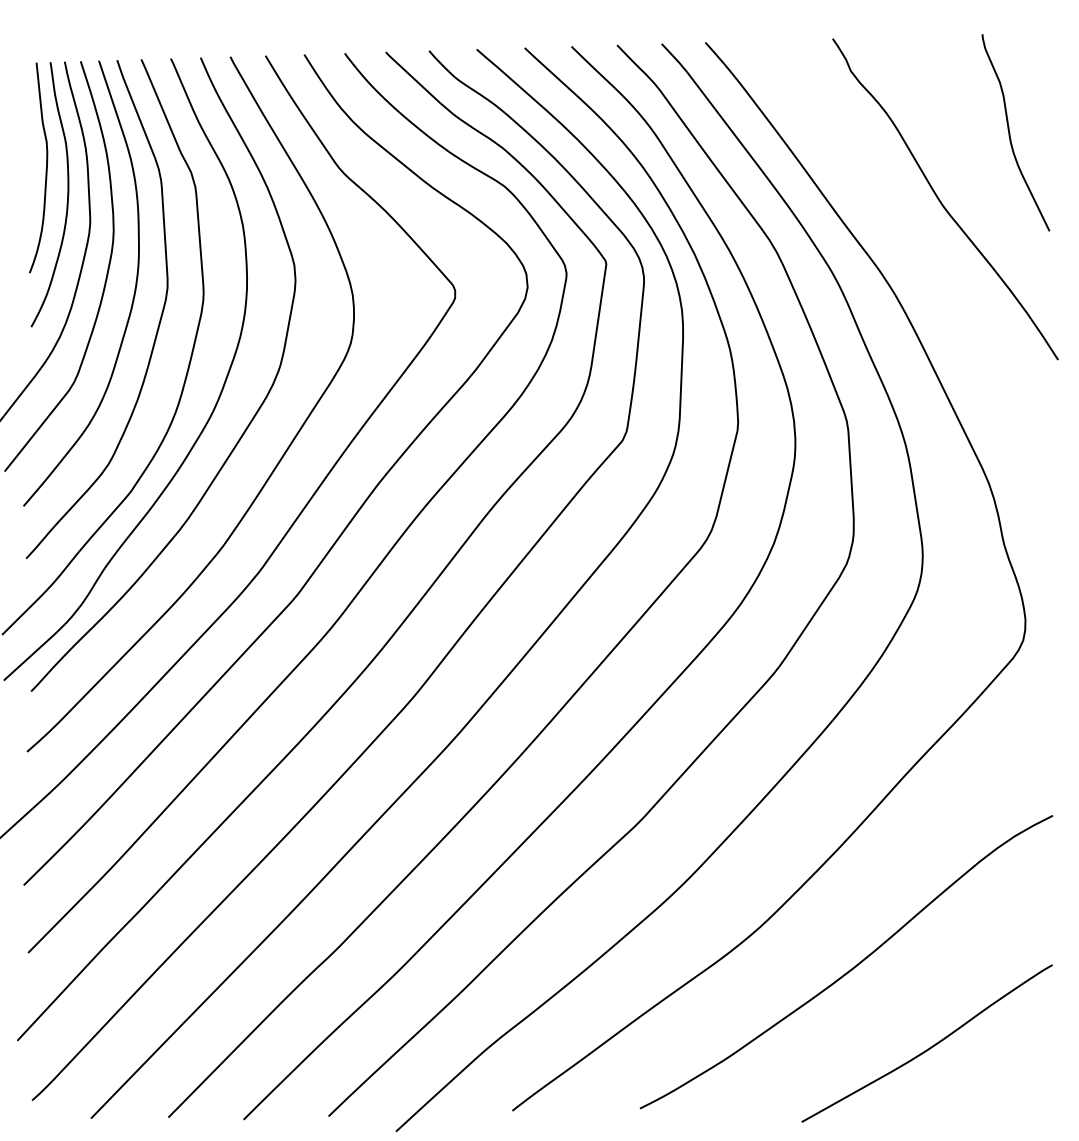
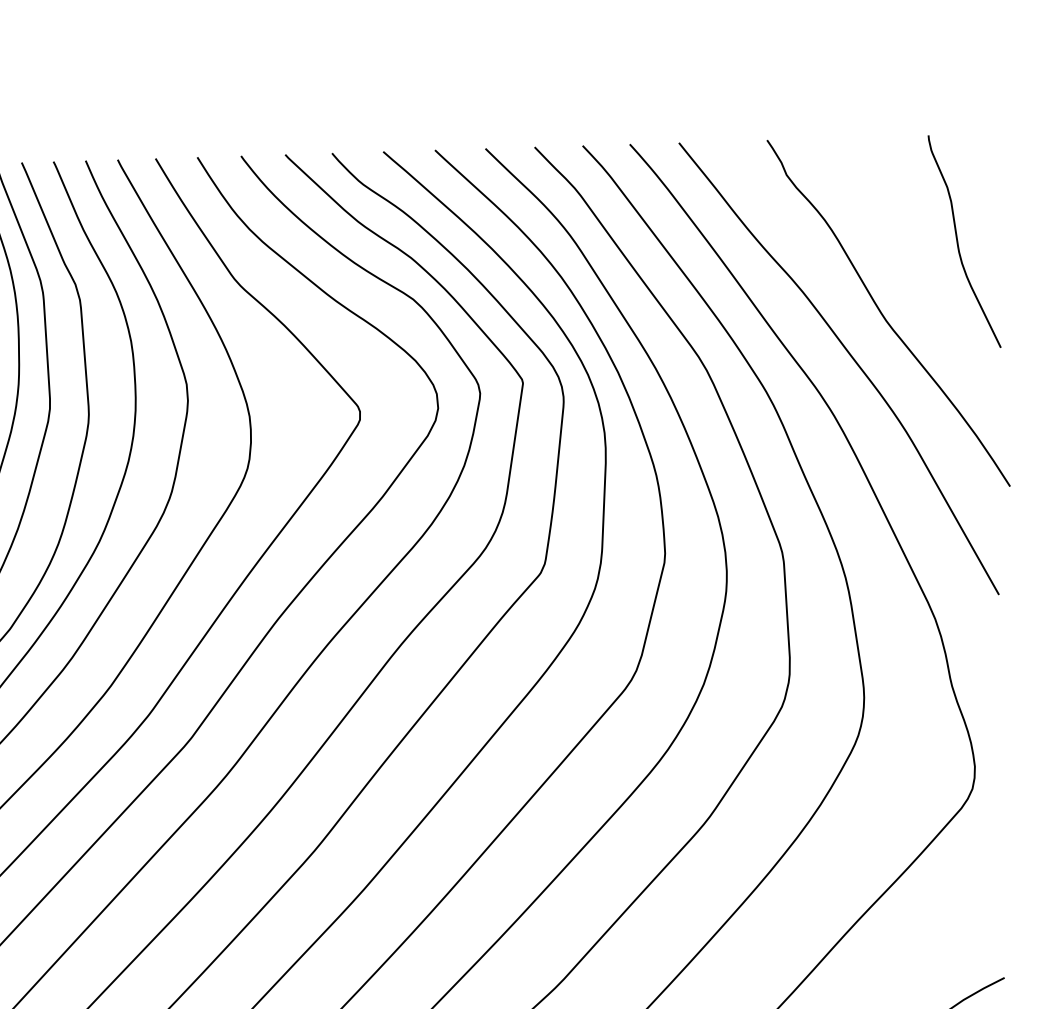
curve: (910, 240) -> (850, 357), added

